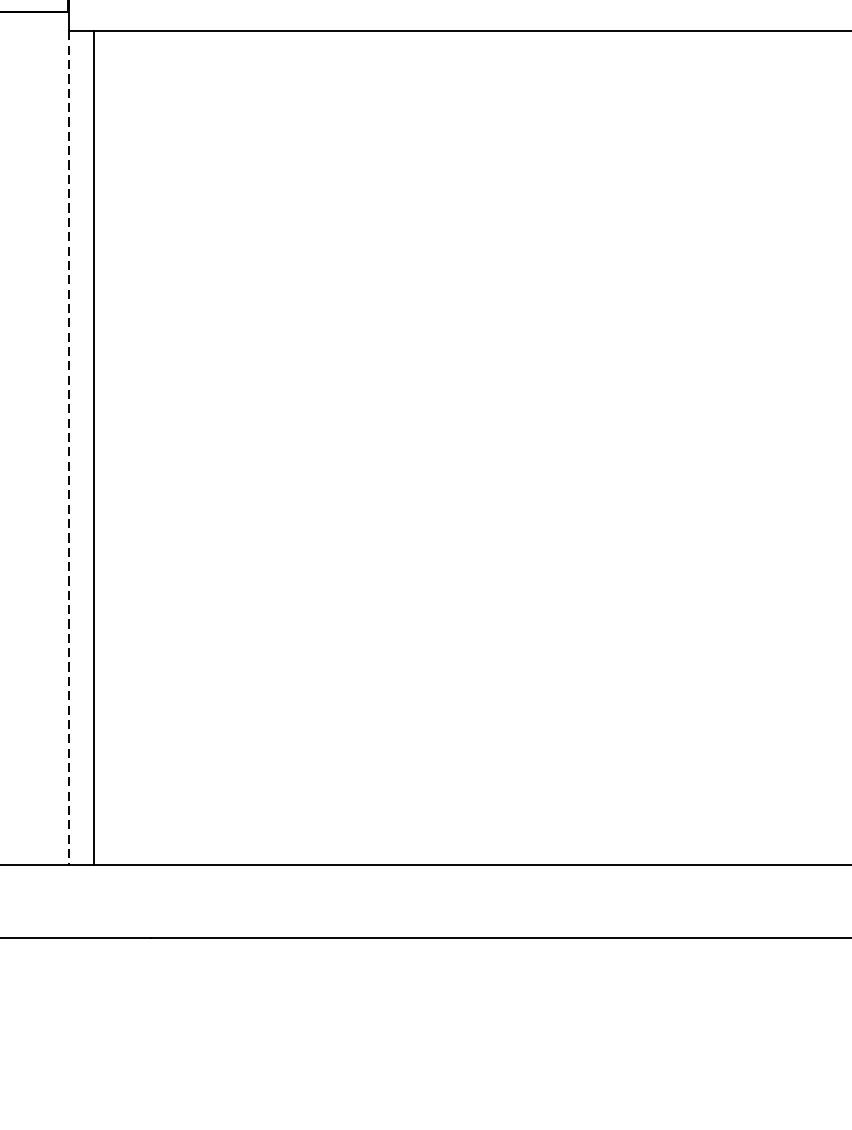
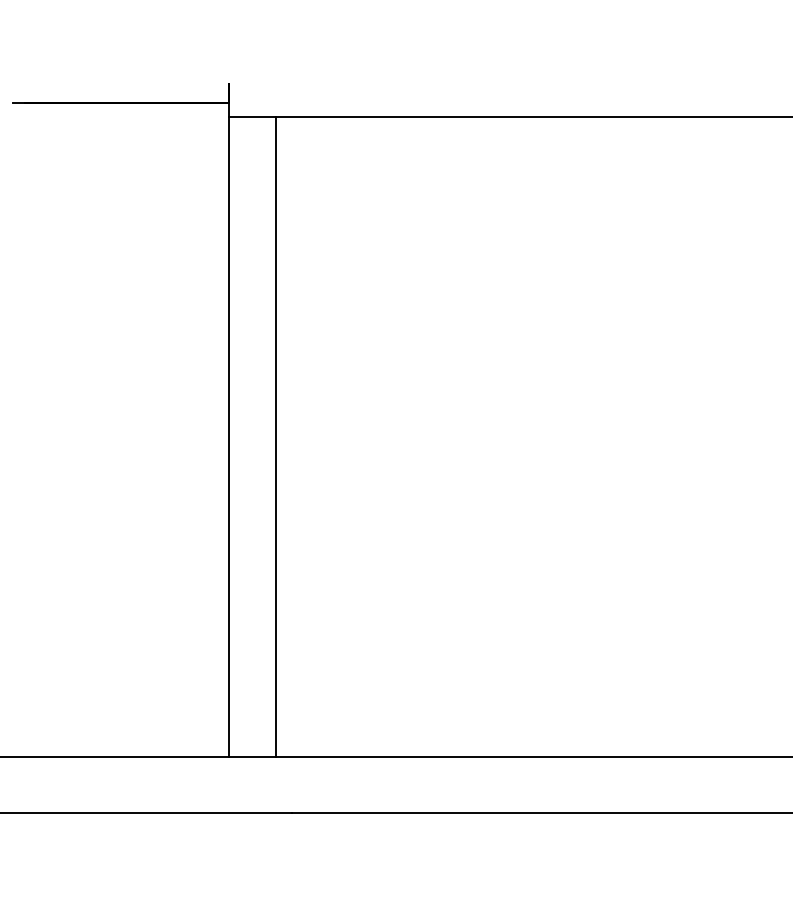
line: (69, 447) -> (229, 436), dashed -> solid
line: (94, 447) -> (276, 436), moved

